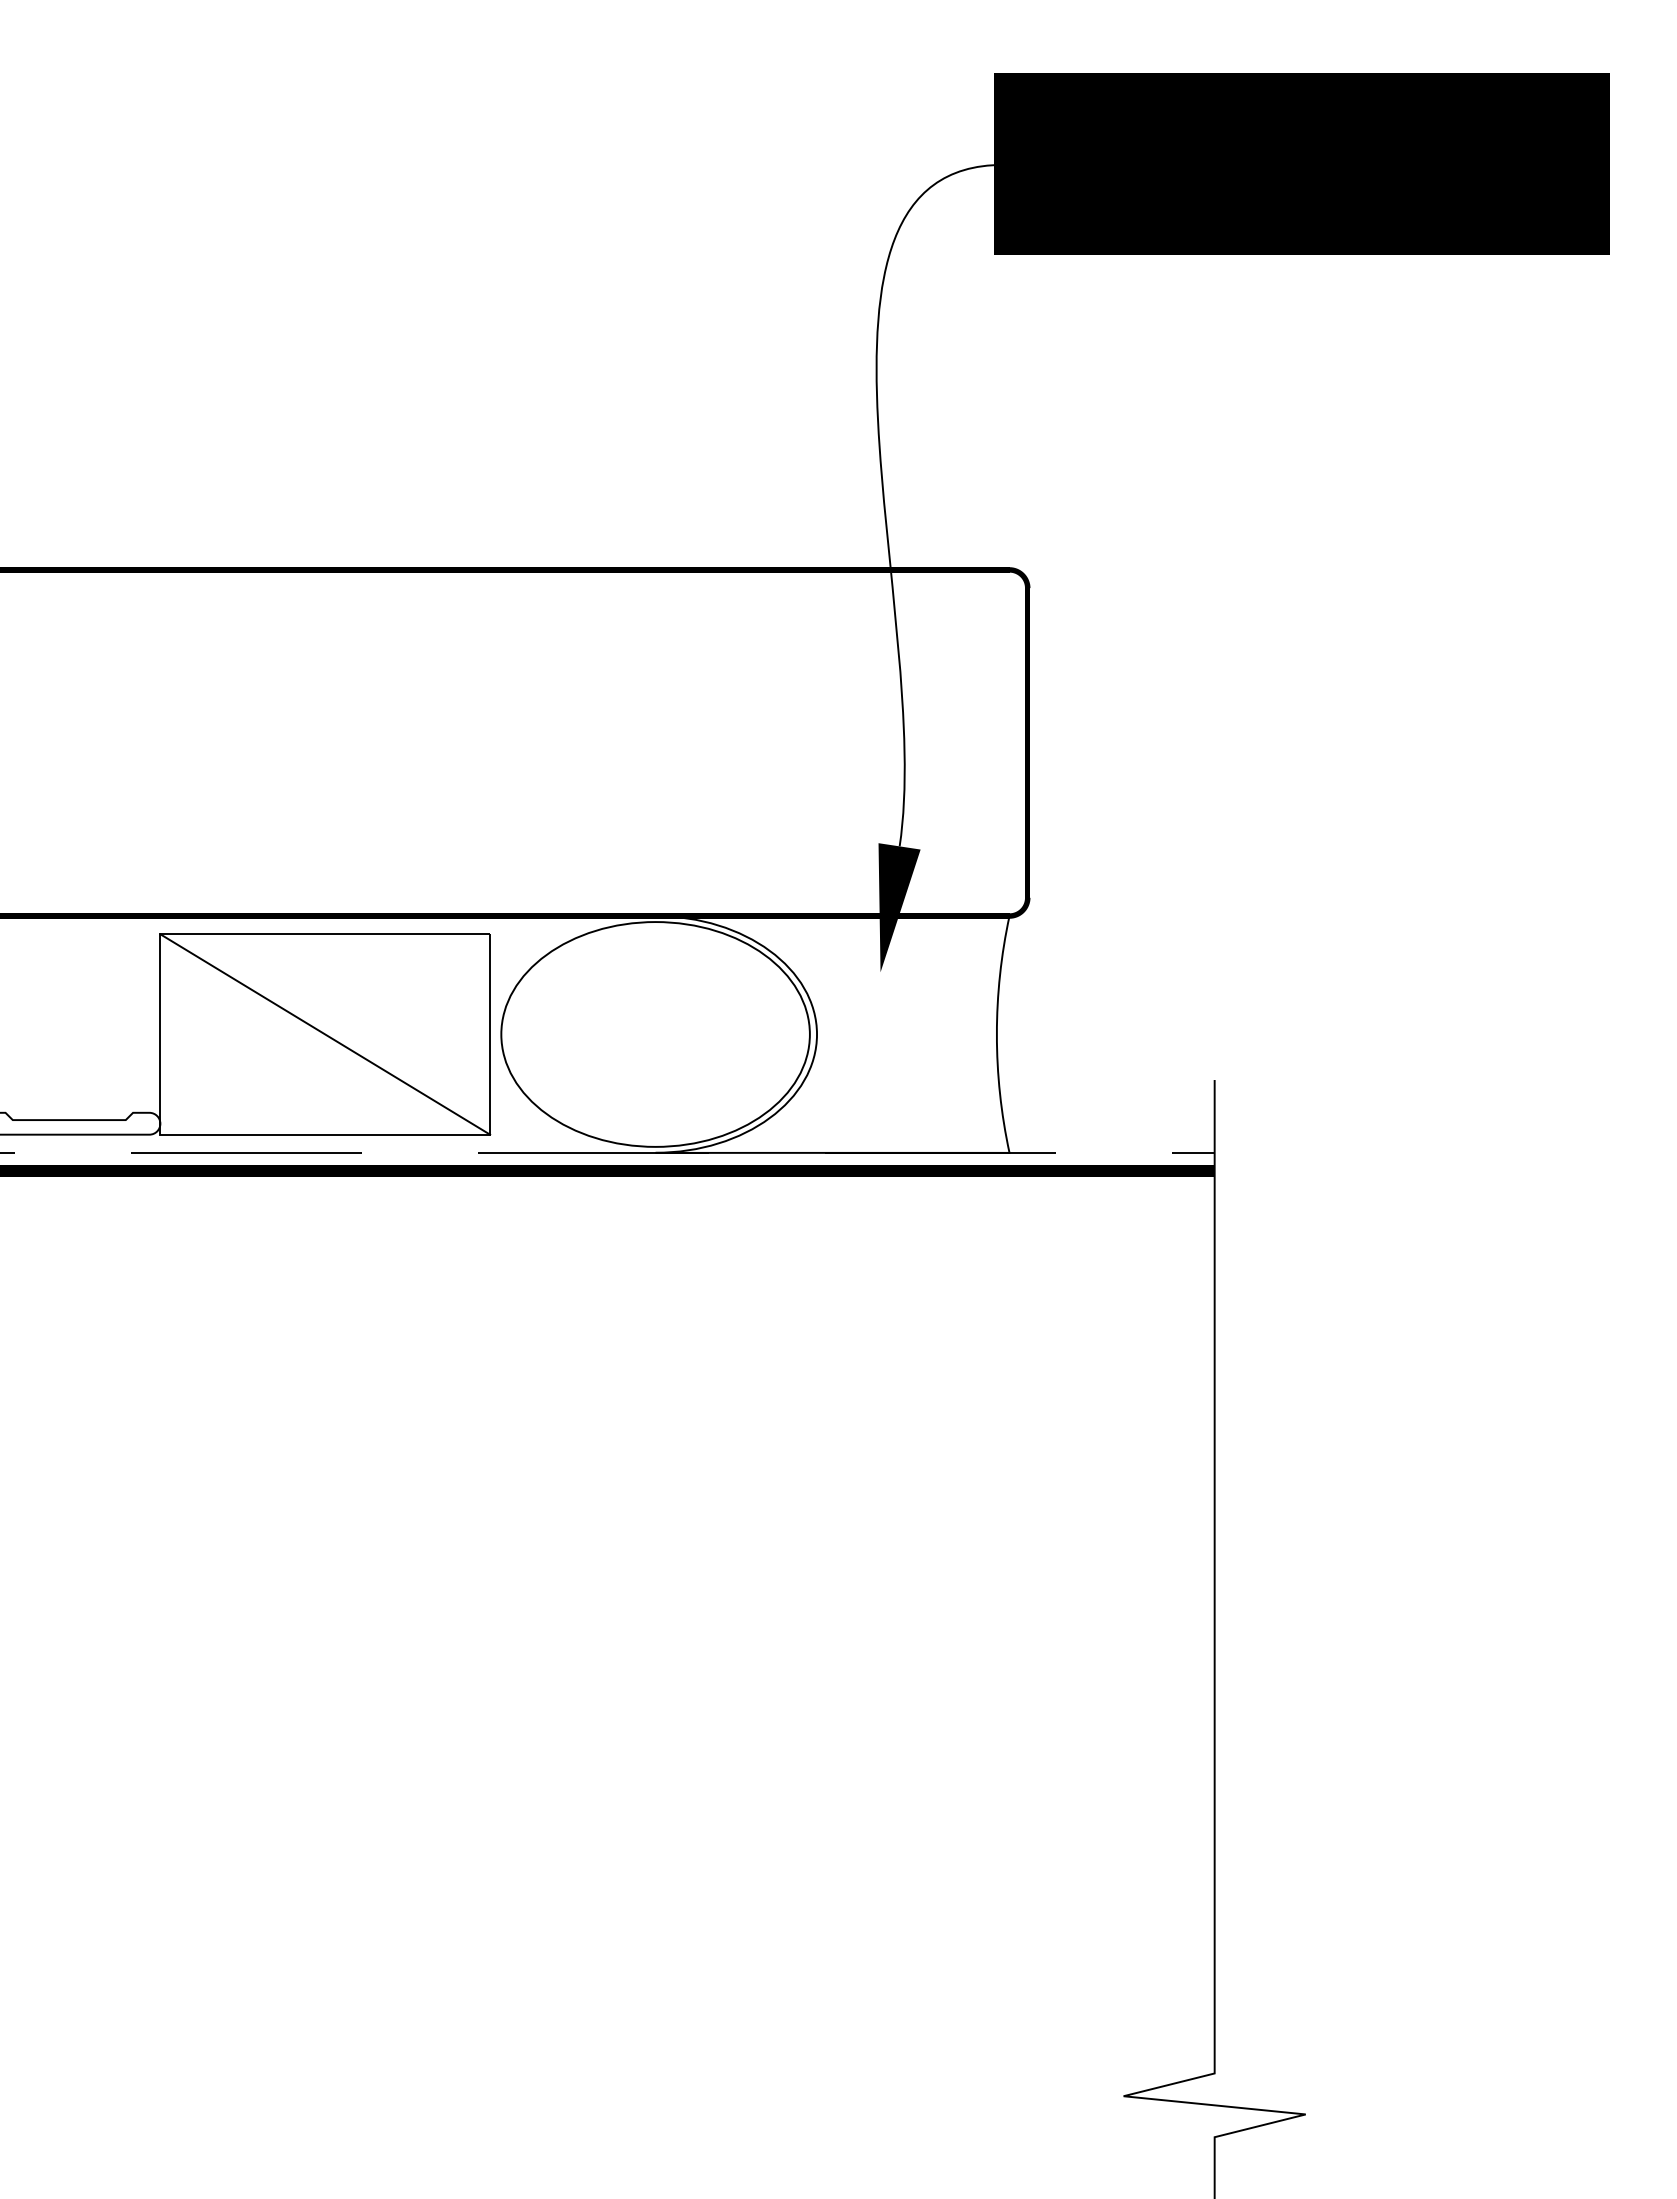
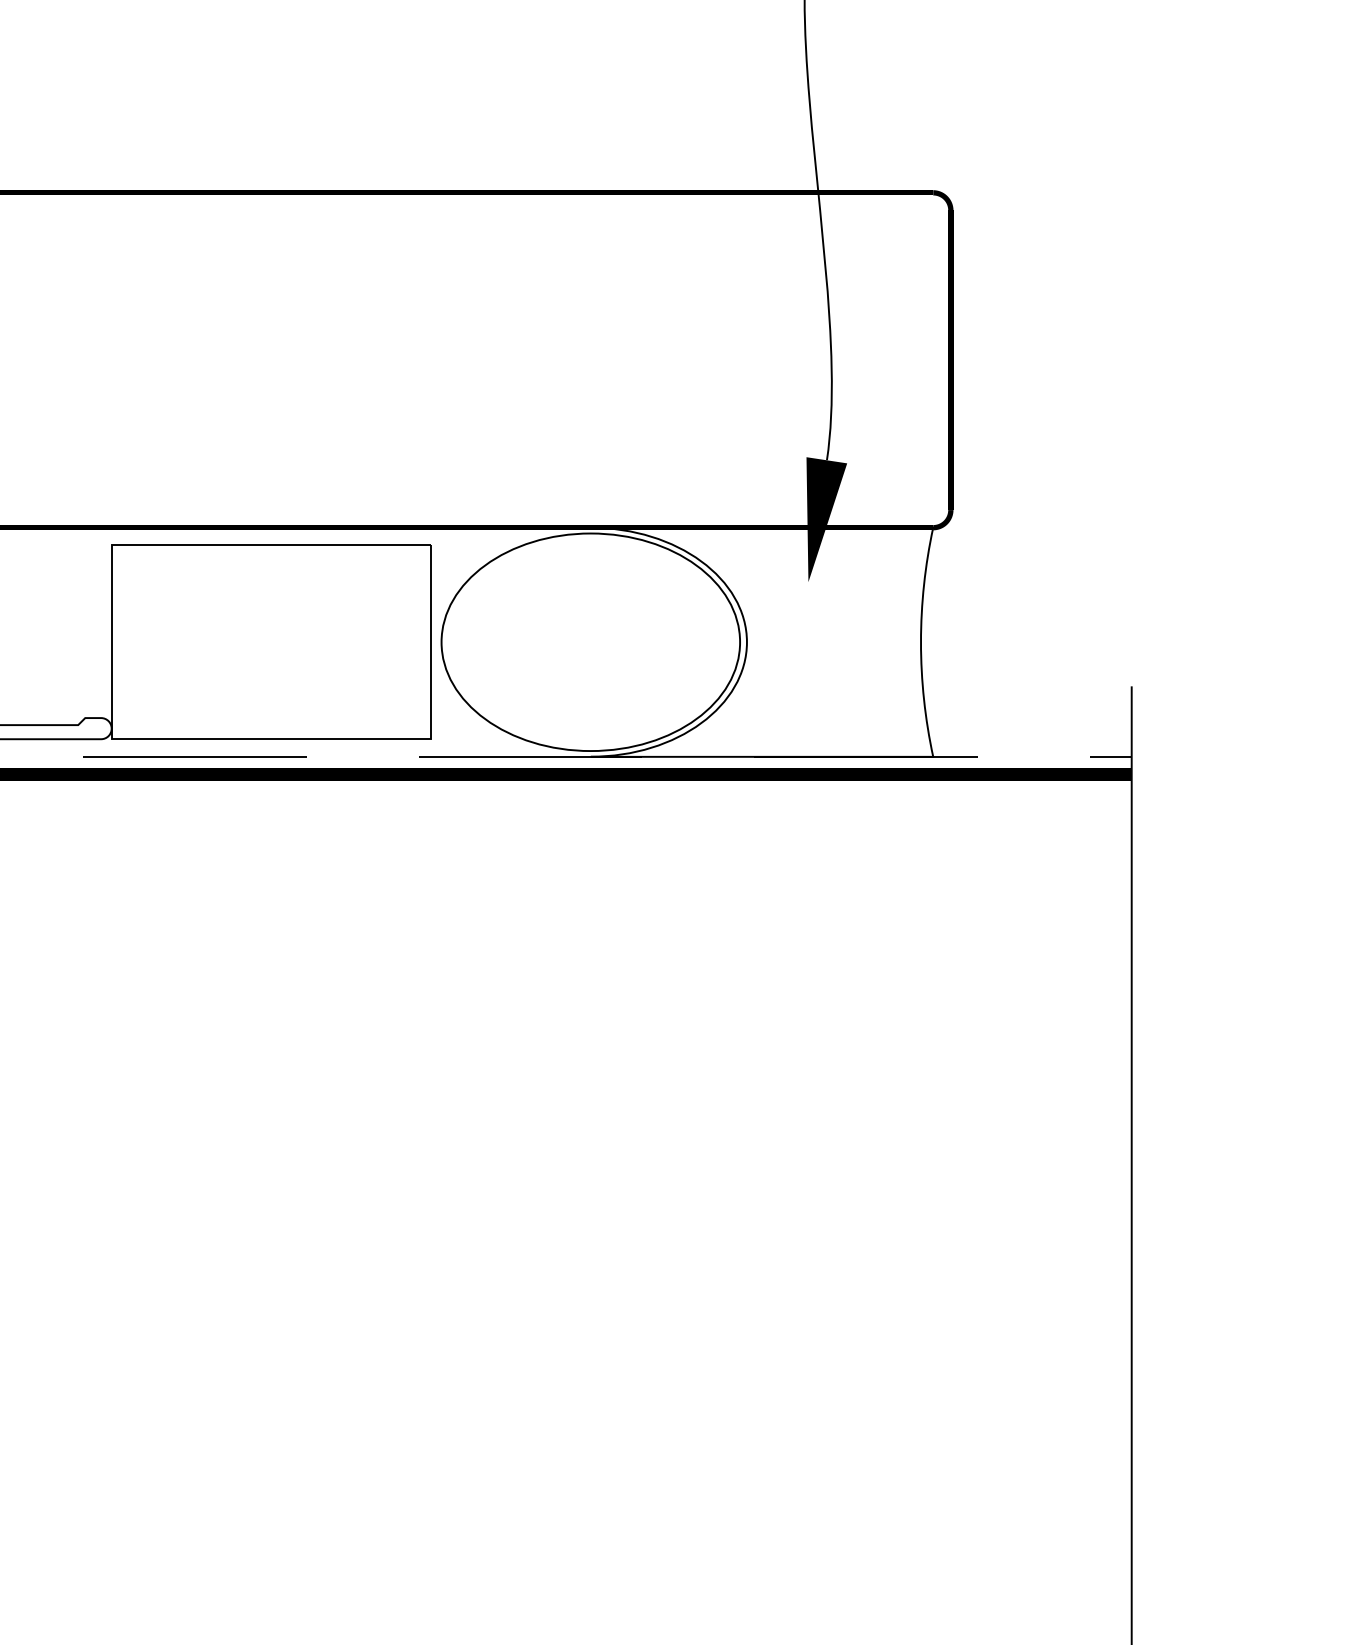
line: (325, 1034) -> (271, 642), removed

